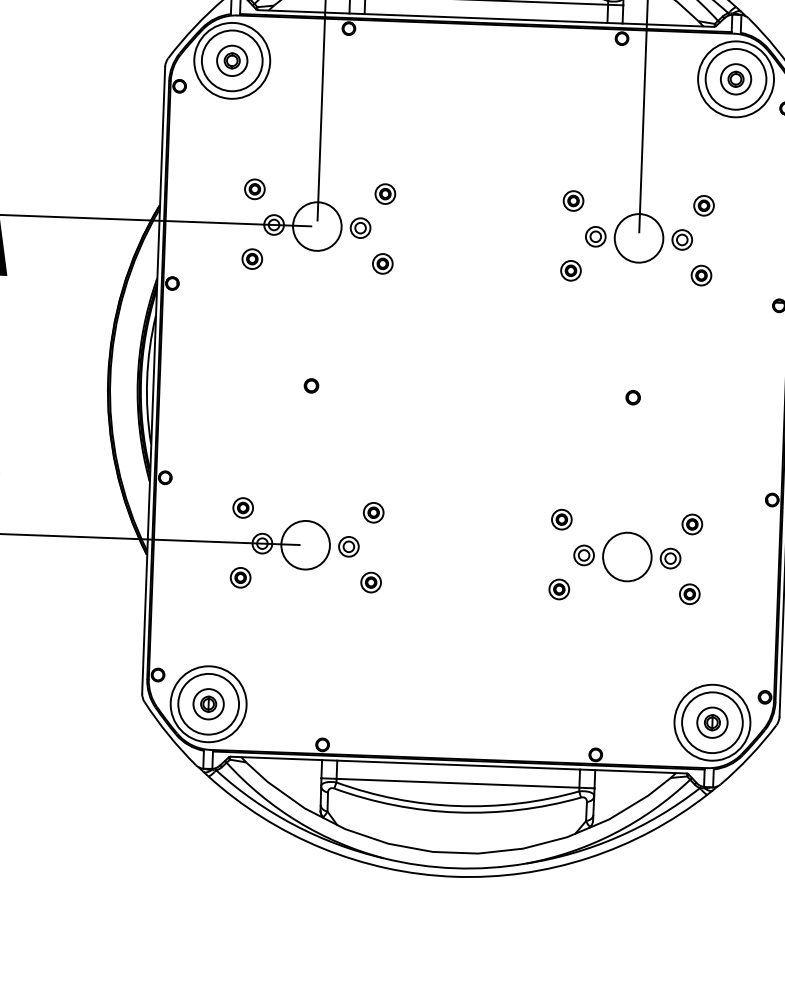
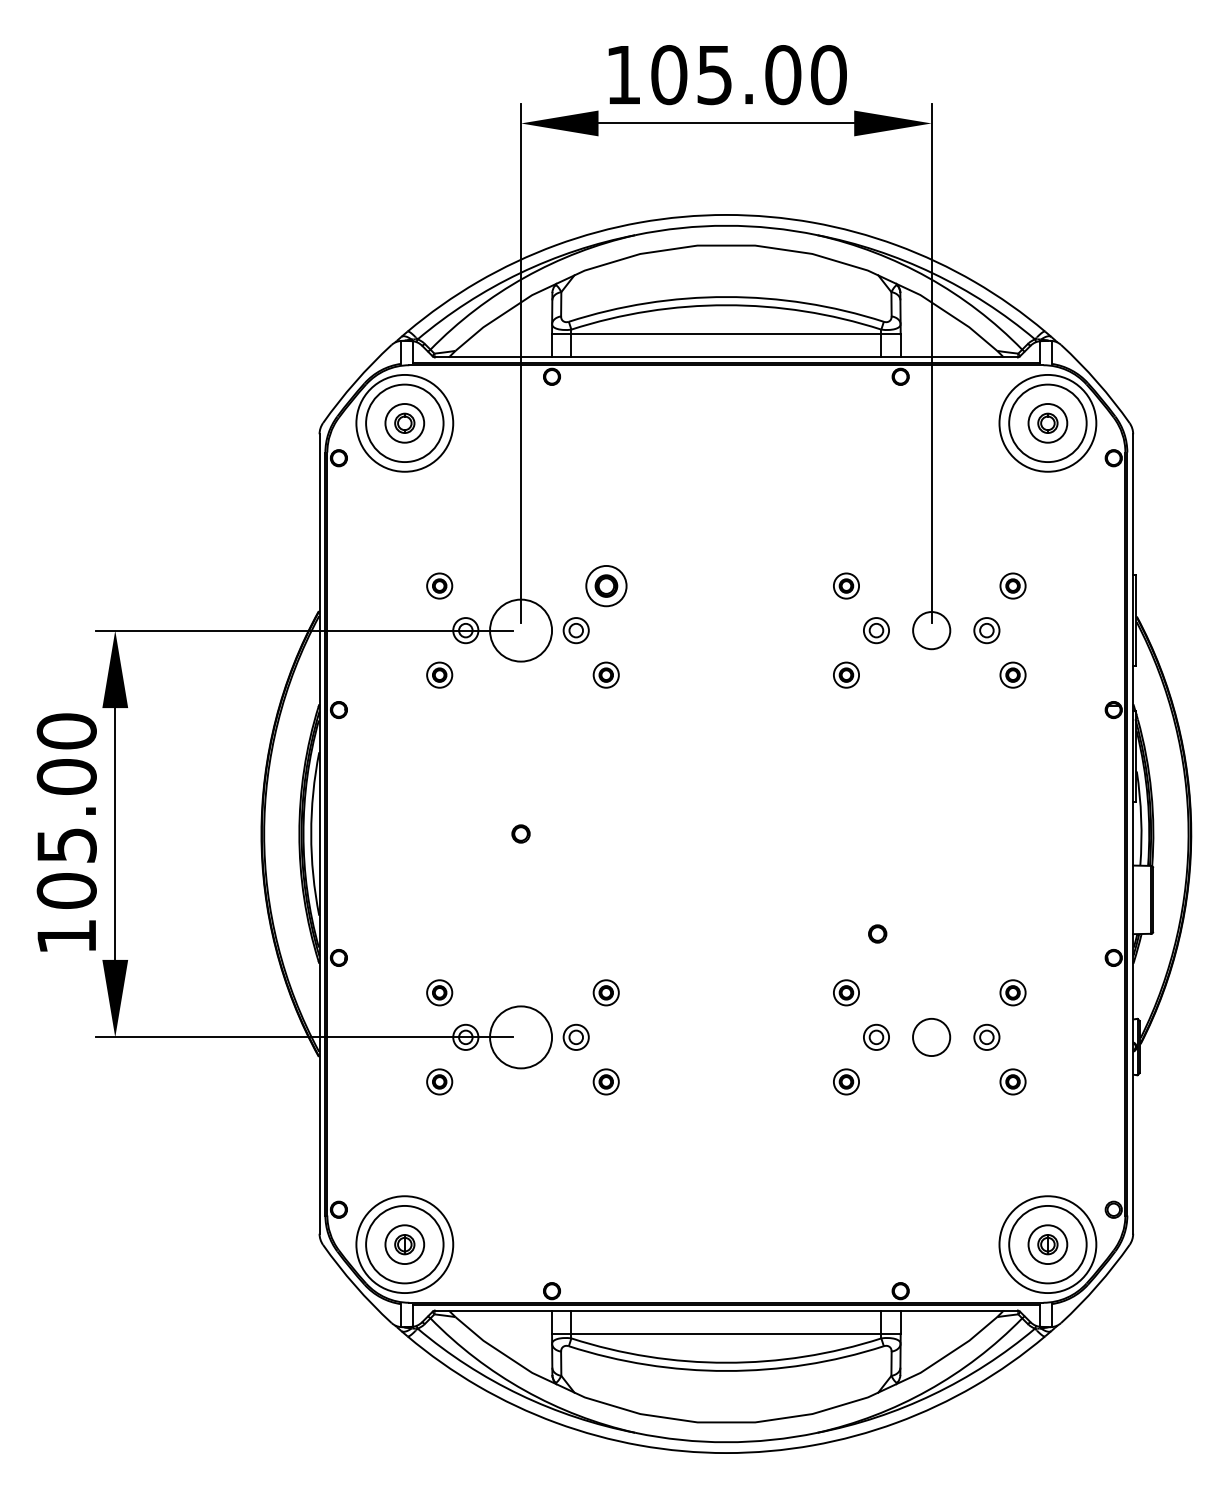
part: (384, 193) -> (605, 585), size x1.6
circle: (638, 238) -> (931, 630), size x0.6
part: (633, 397) -> (877, 933), moved
circle: (627, 557) -> (931, 1037), size x0.6

